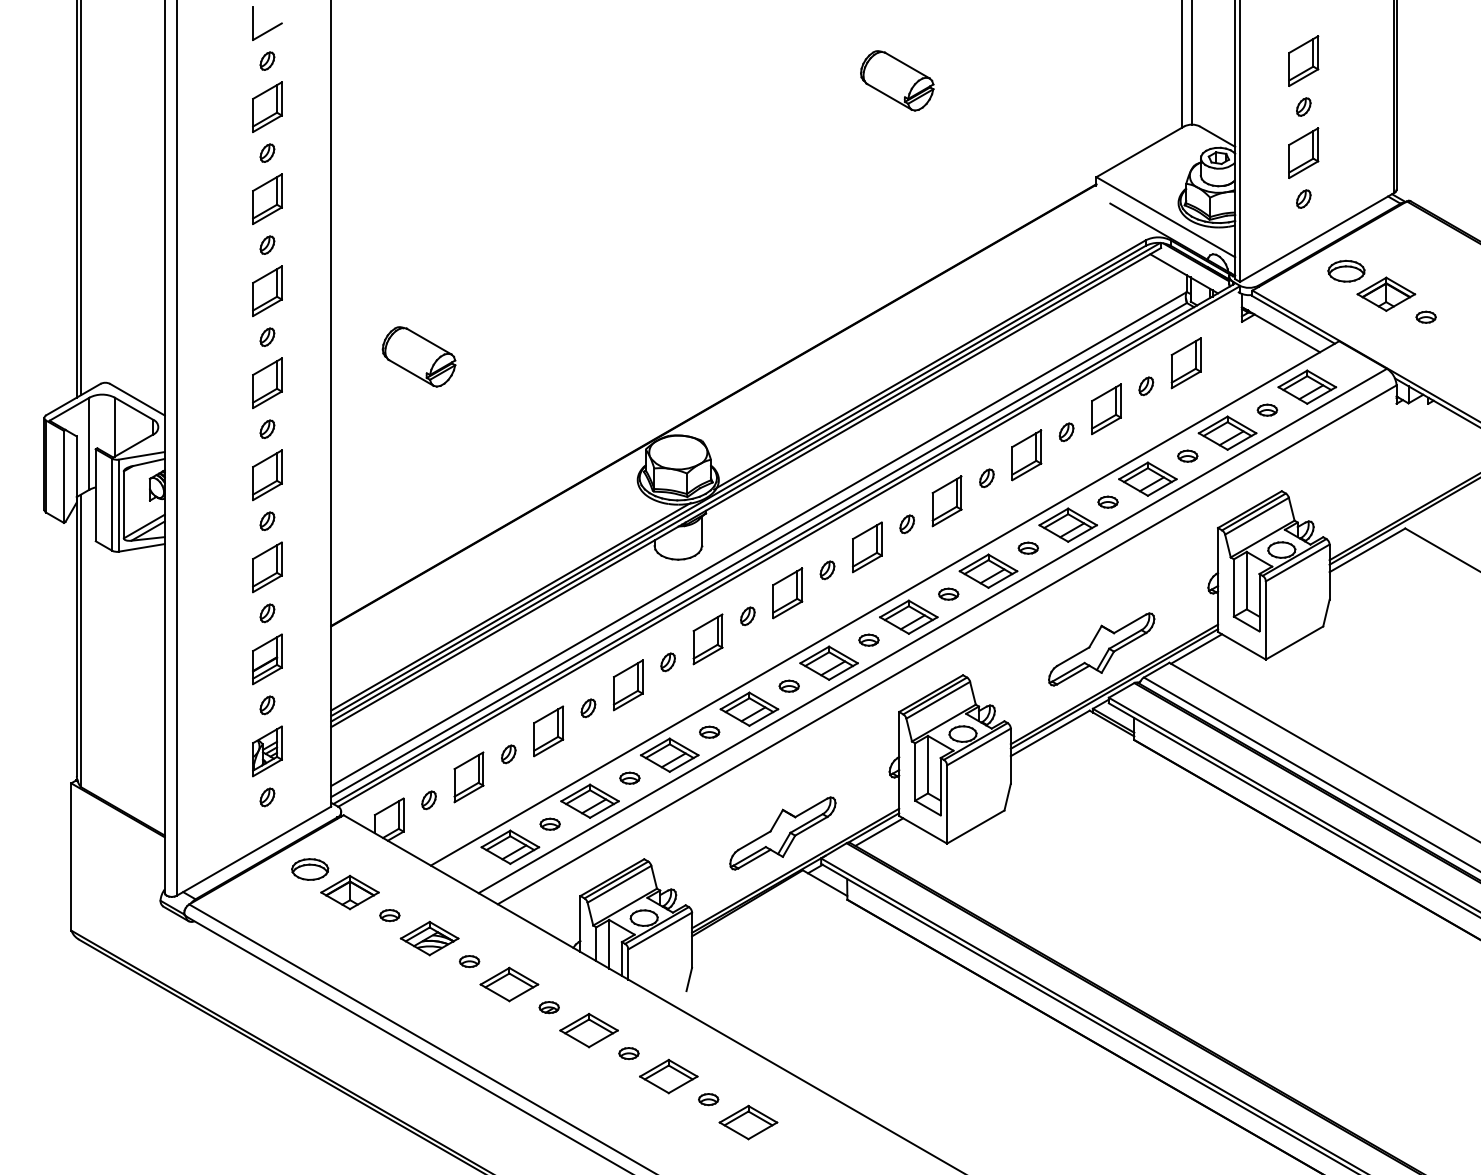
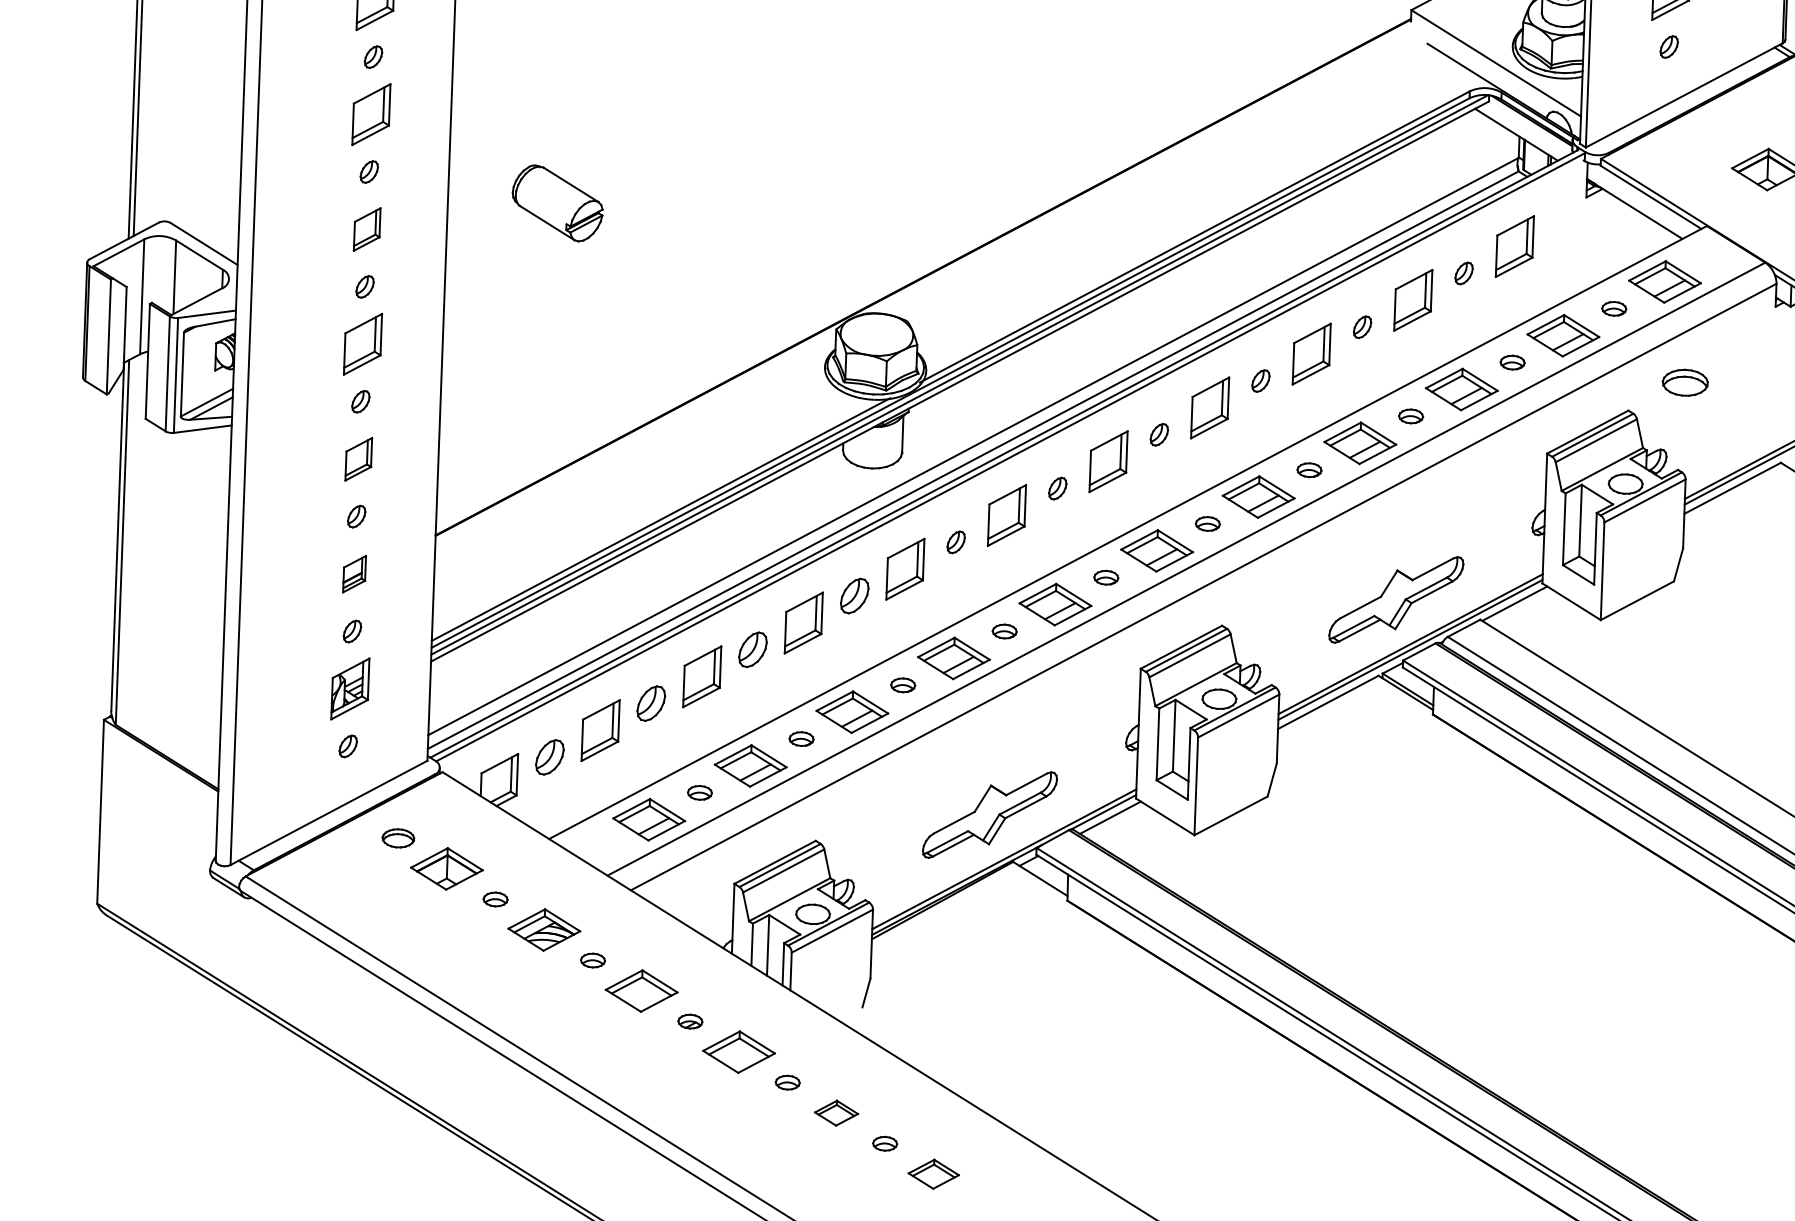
part: (1346, 270) -> (1685, 381), moved
part: (267, 383) -> (367, 229), size x0.7
part: (267, 567) -> (358, 459), size x0.7
part: (267, 659) -> (354, 574), size x0.6
part: (667, 662) -> (853, 596), size x1.6
part: (588, 708) -> (753, 650), size x1.6
part: (508, 754) -> (651, 703), size x1.6
part: (428, 800) -> (549, 757), size x1.6
part: (310, 869) -> (398, 838), size x0.7
part: (668, 1076) -> (836, 1113), size x0.6
part: (748, 1122) -> (933, 1174), size x0.7

